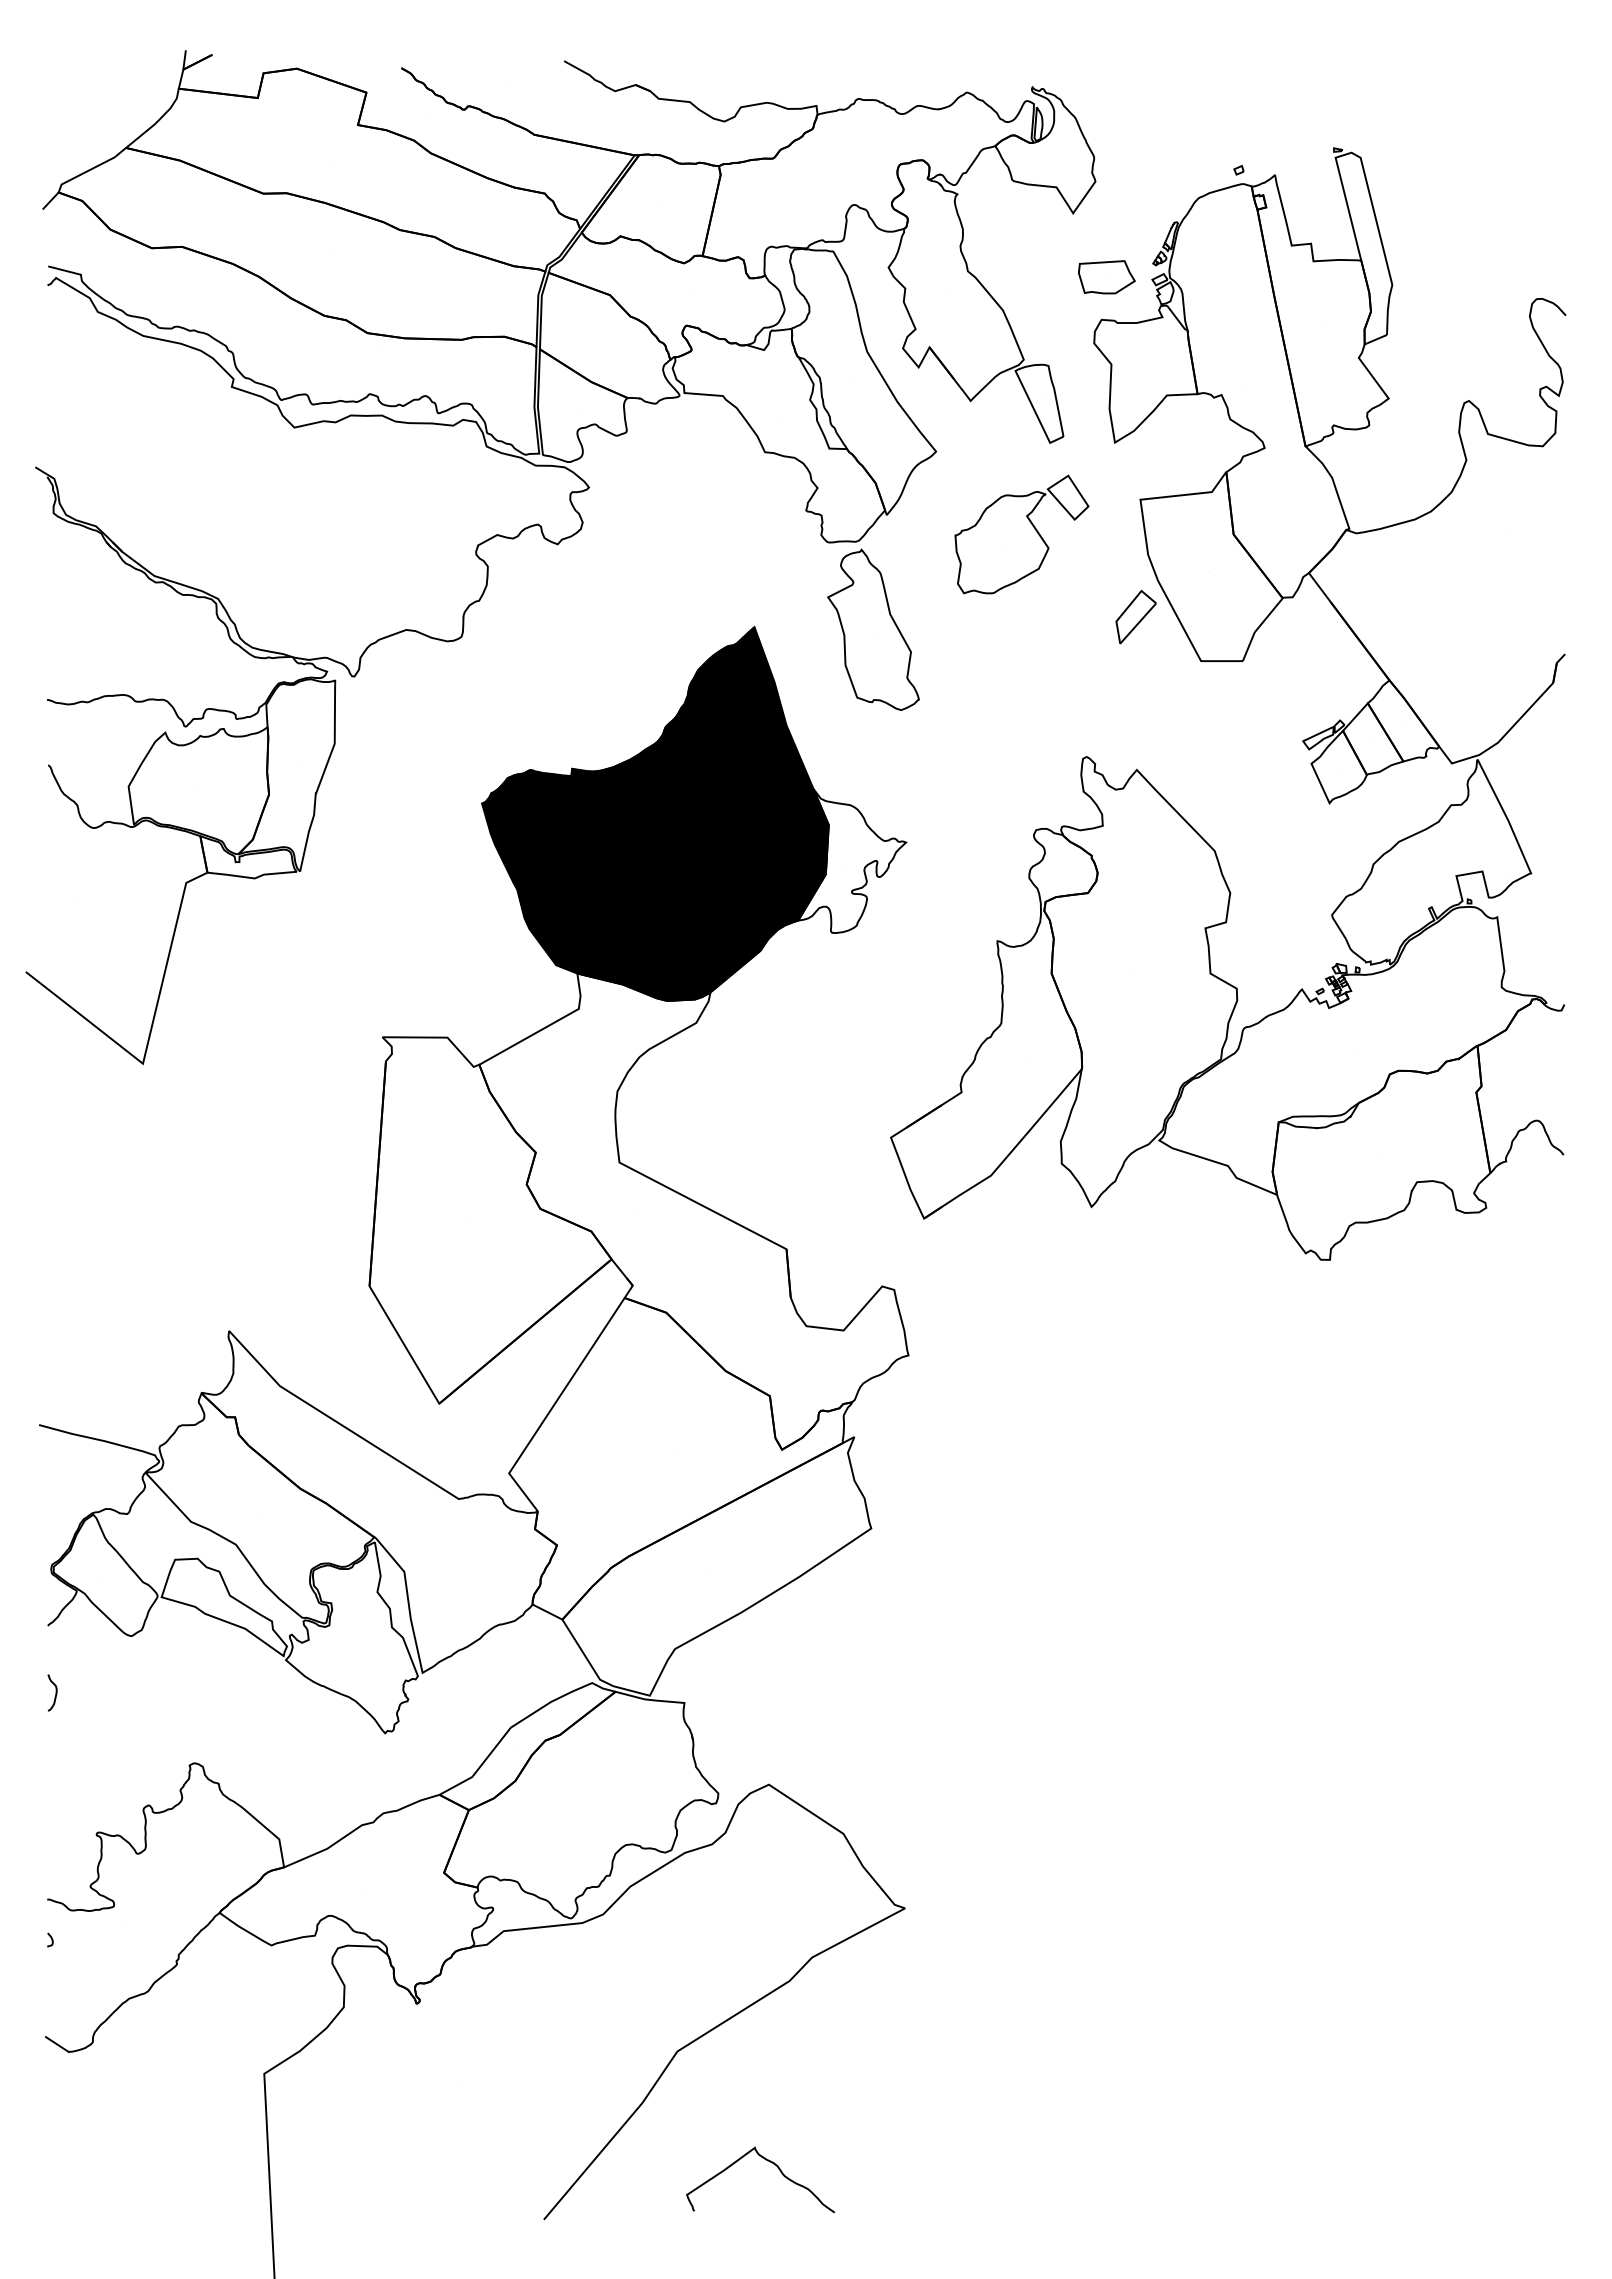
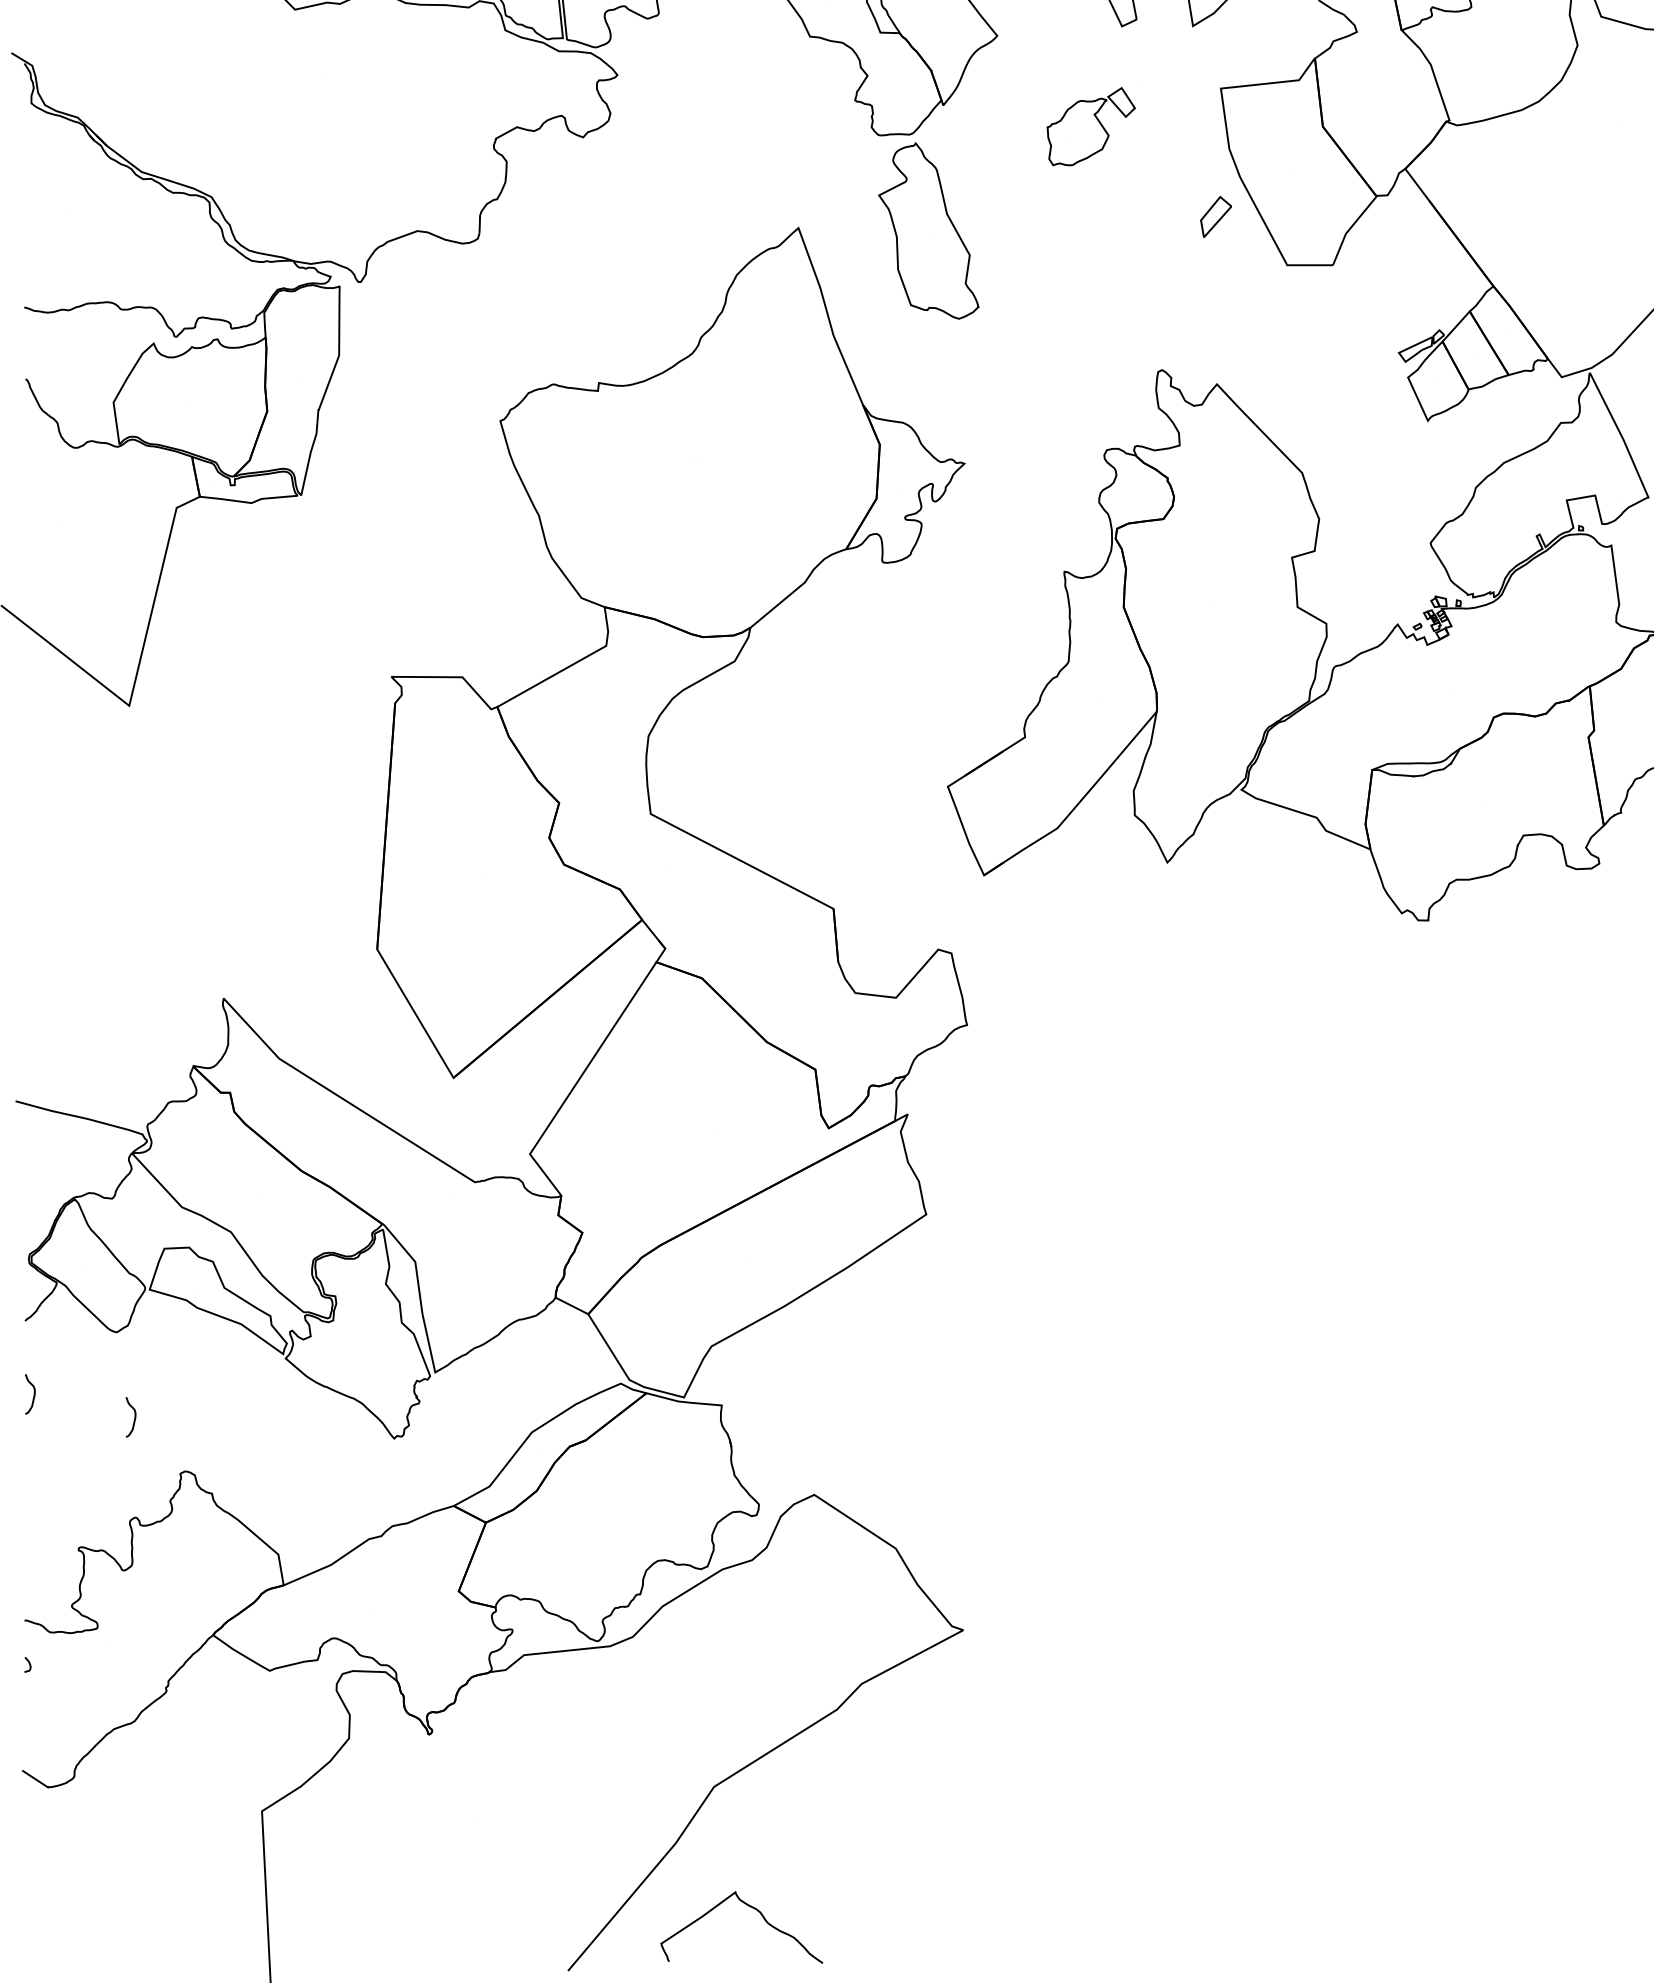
part: (1021, 534) -> (1090, 126), size x0.6
part: (1135, 616) -> (1215, 216), size x0.7
hatch: (655, 813) -> (690, 431), removed
curve: (147, 1713) -> (134, 1416), added
curve: (769, 2162) -> (751, 1908), moved

